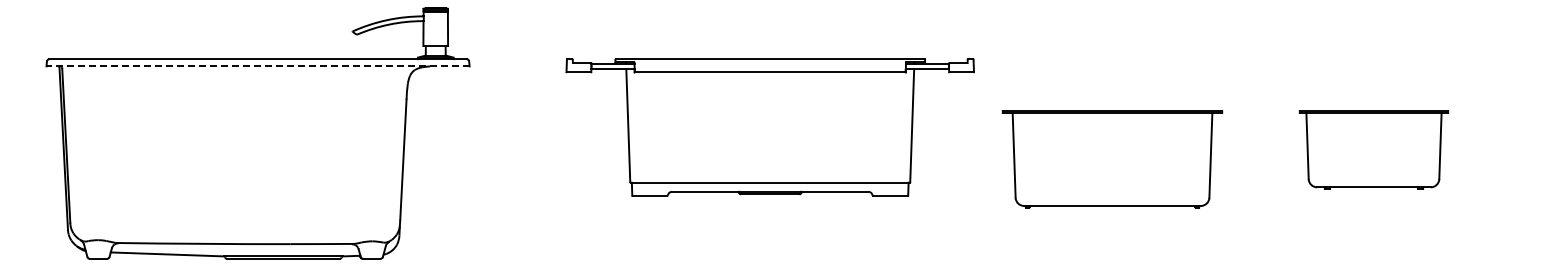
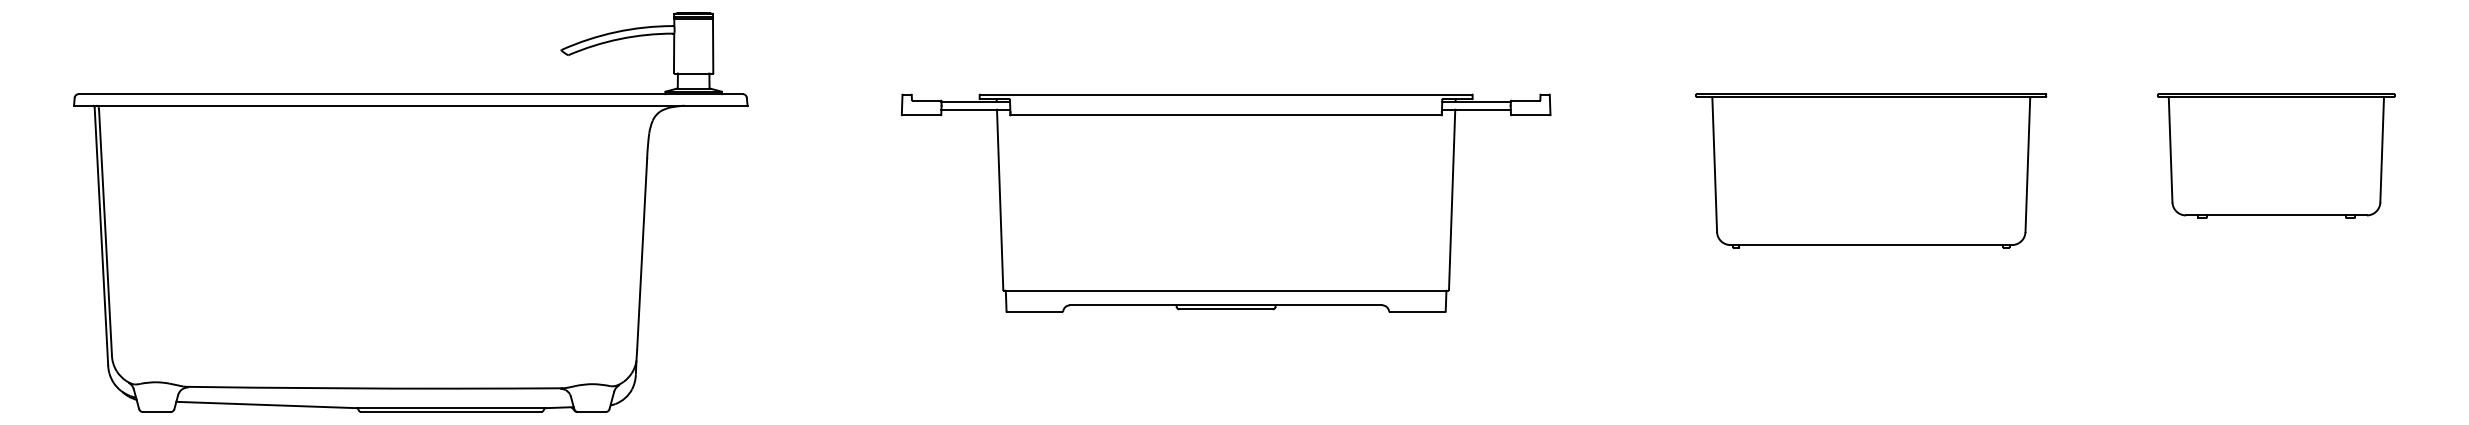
line: (258, 66) -> (411, 105), dashed -> solid
part: (1373, 149) -> (2275, 155), moved
part: (1112, 159) -> (1871, 171), moved

